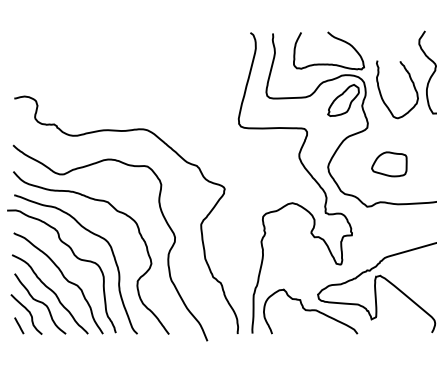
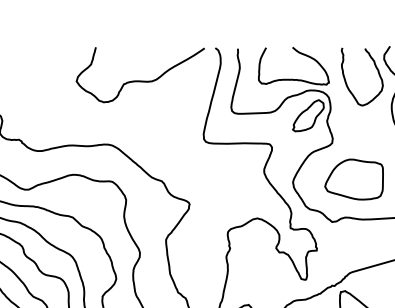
curve: (175, 65) -> (140, 80), added
curve: (411, 82) -> (376, 69), moved
part: (389, 164) -> (354, 179), size x1.67

